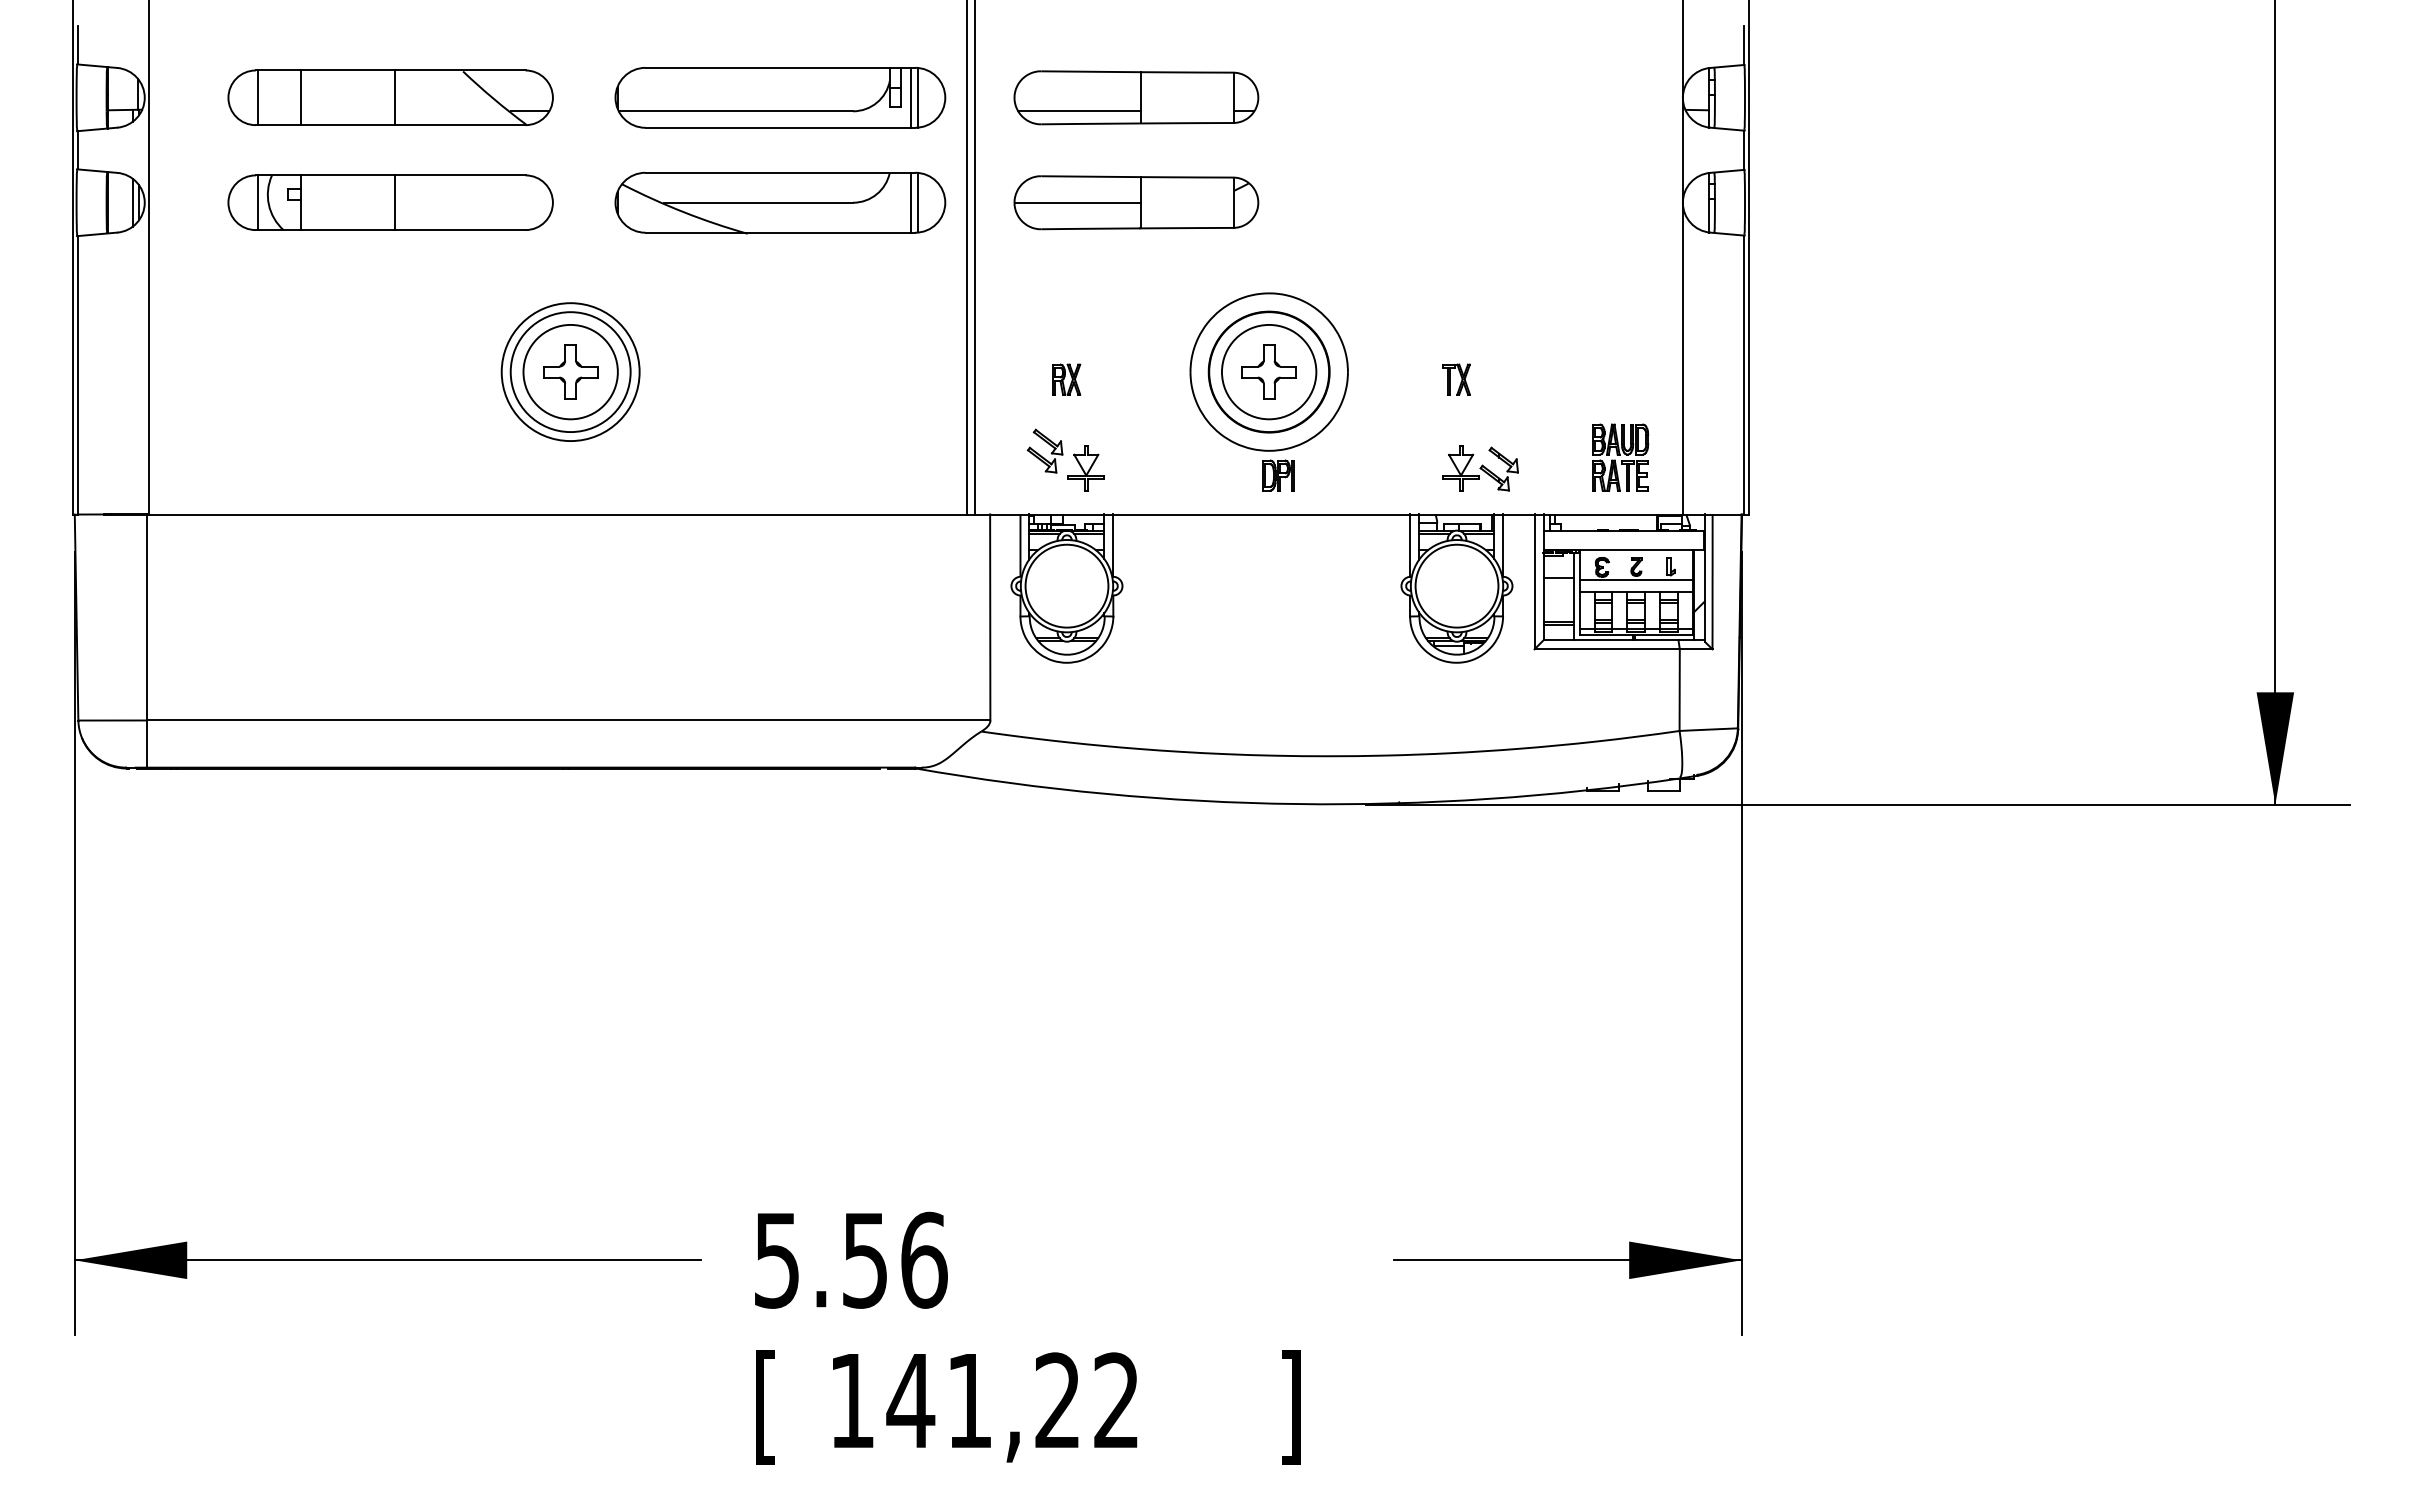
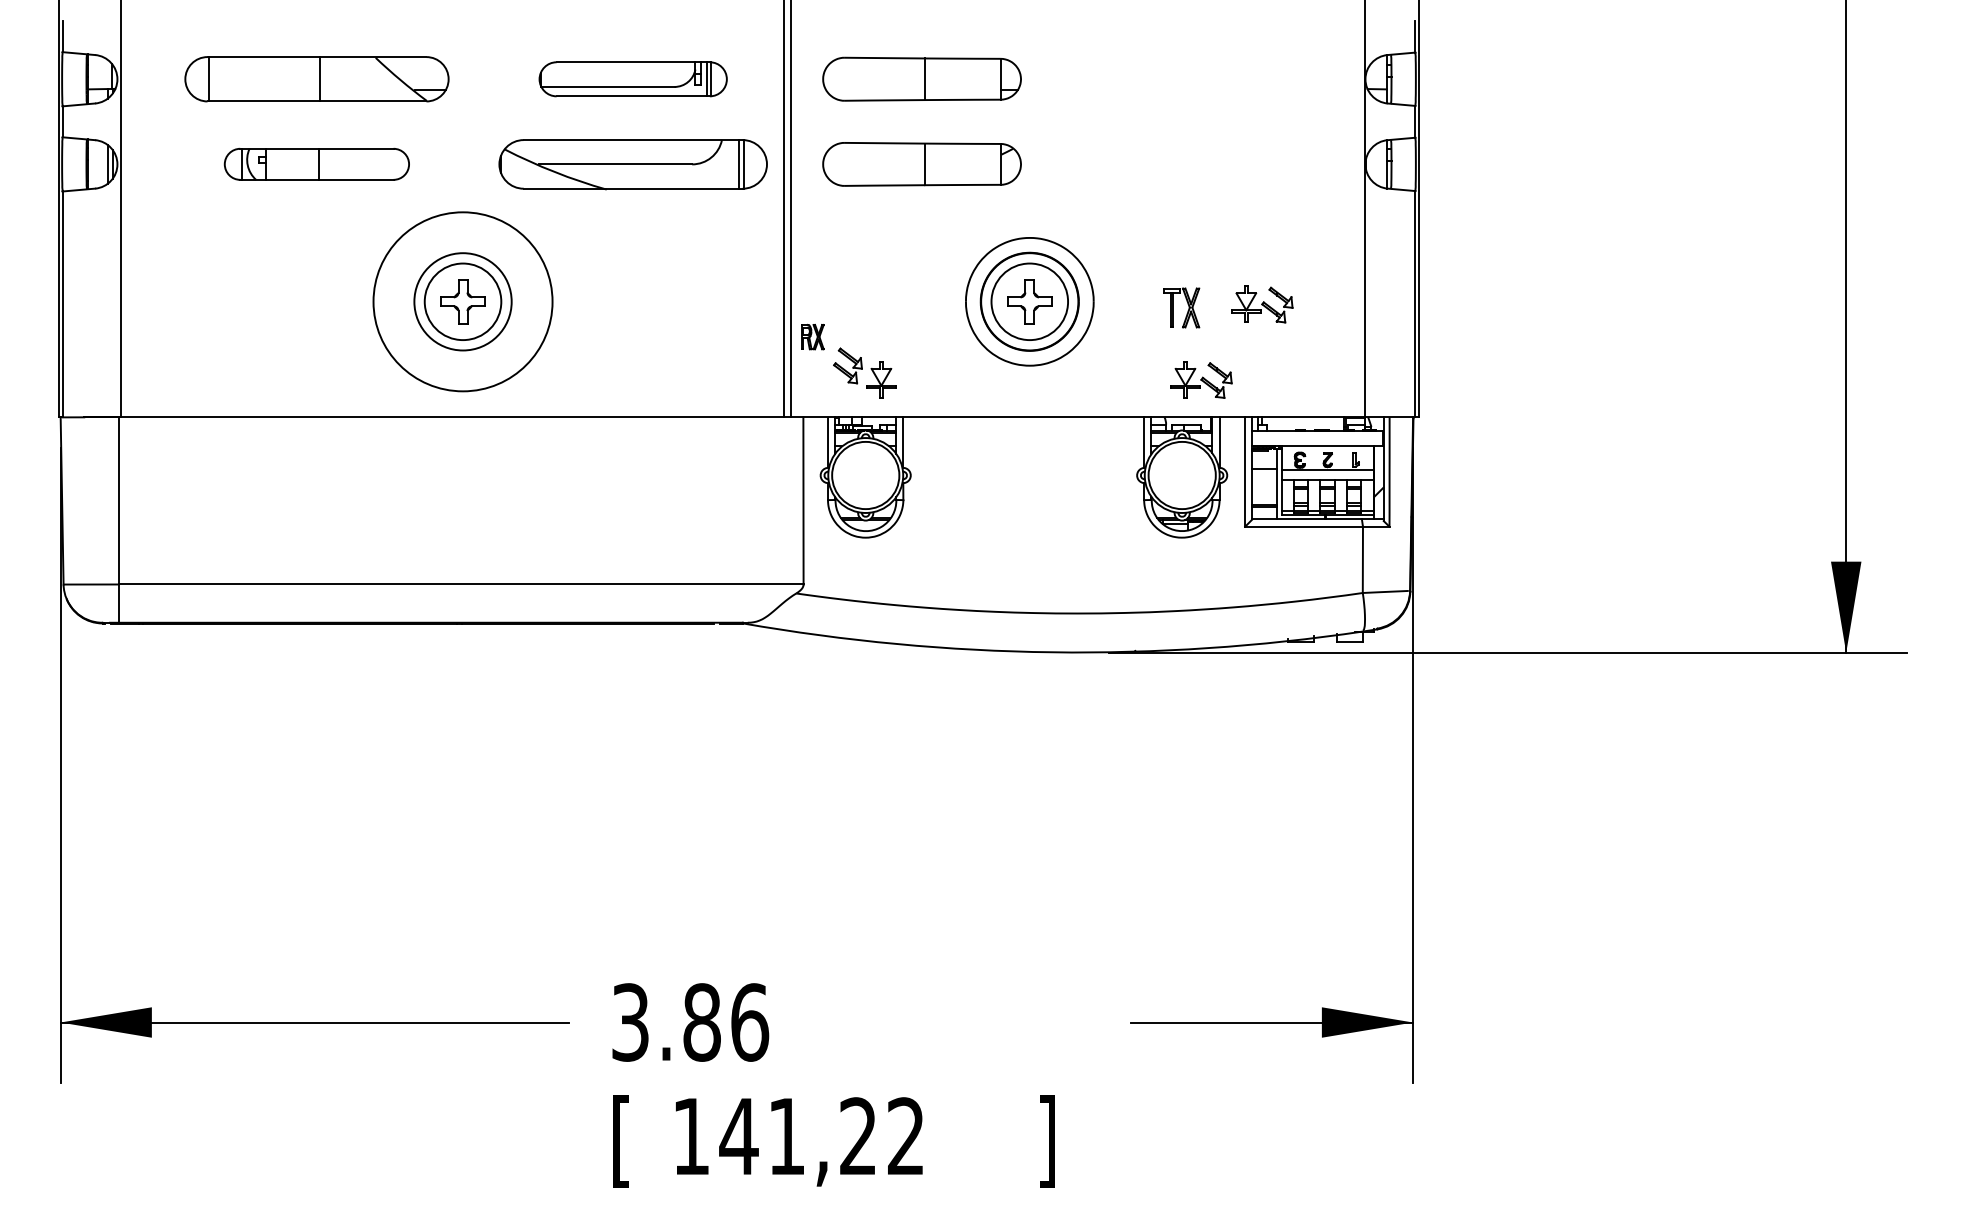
line: (301, 97) -> (244, 79), removed
part: (780, 97) -> (633, 79), size x0.7
line: (1079, 111) -> (875, 90), removed
part: (390, 202) -> (316, 164), size x0.7
line: (1077, 202) -> (874, 164), removed
circle: (570, 372) -> (462, 302), size x1.6
part: (1555, 375) -> (1262, 304), added
part: (1066, 379) -> (812, 337), moved
part: (1456, 379) -> (1181, 307), size x1.6
part: (1620, 457) -> (1314, 371), removed
part: (1278, 475) -> (1037, 385), removed
text: (821, 1259) -> (666, 1021), 5.56 -> 3.86

